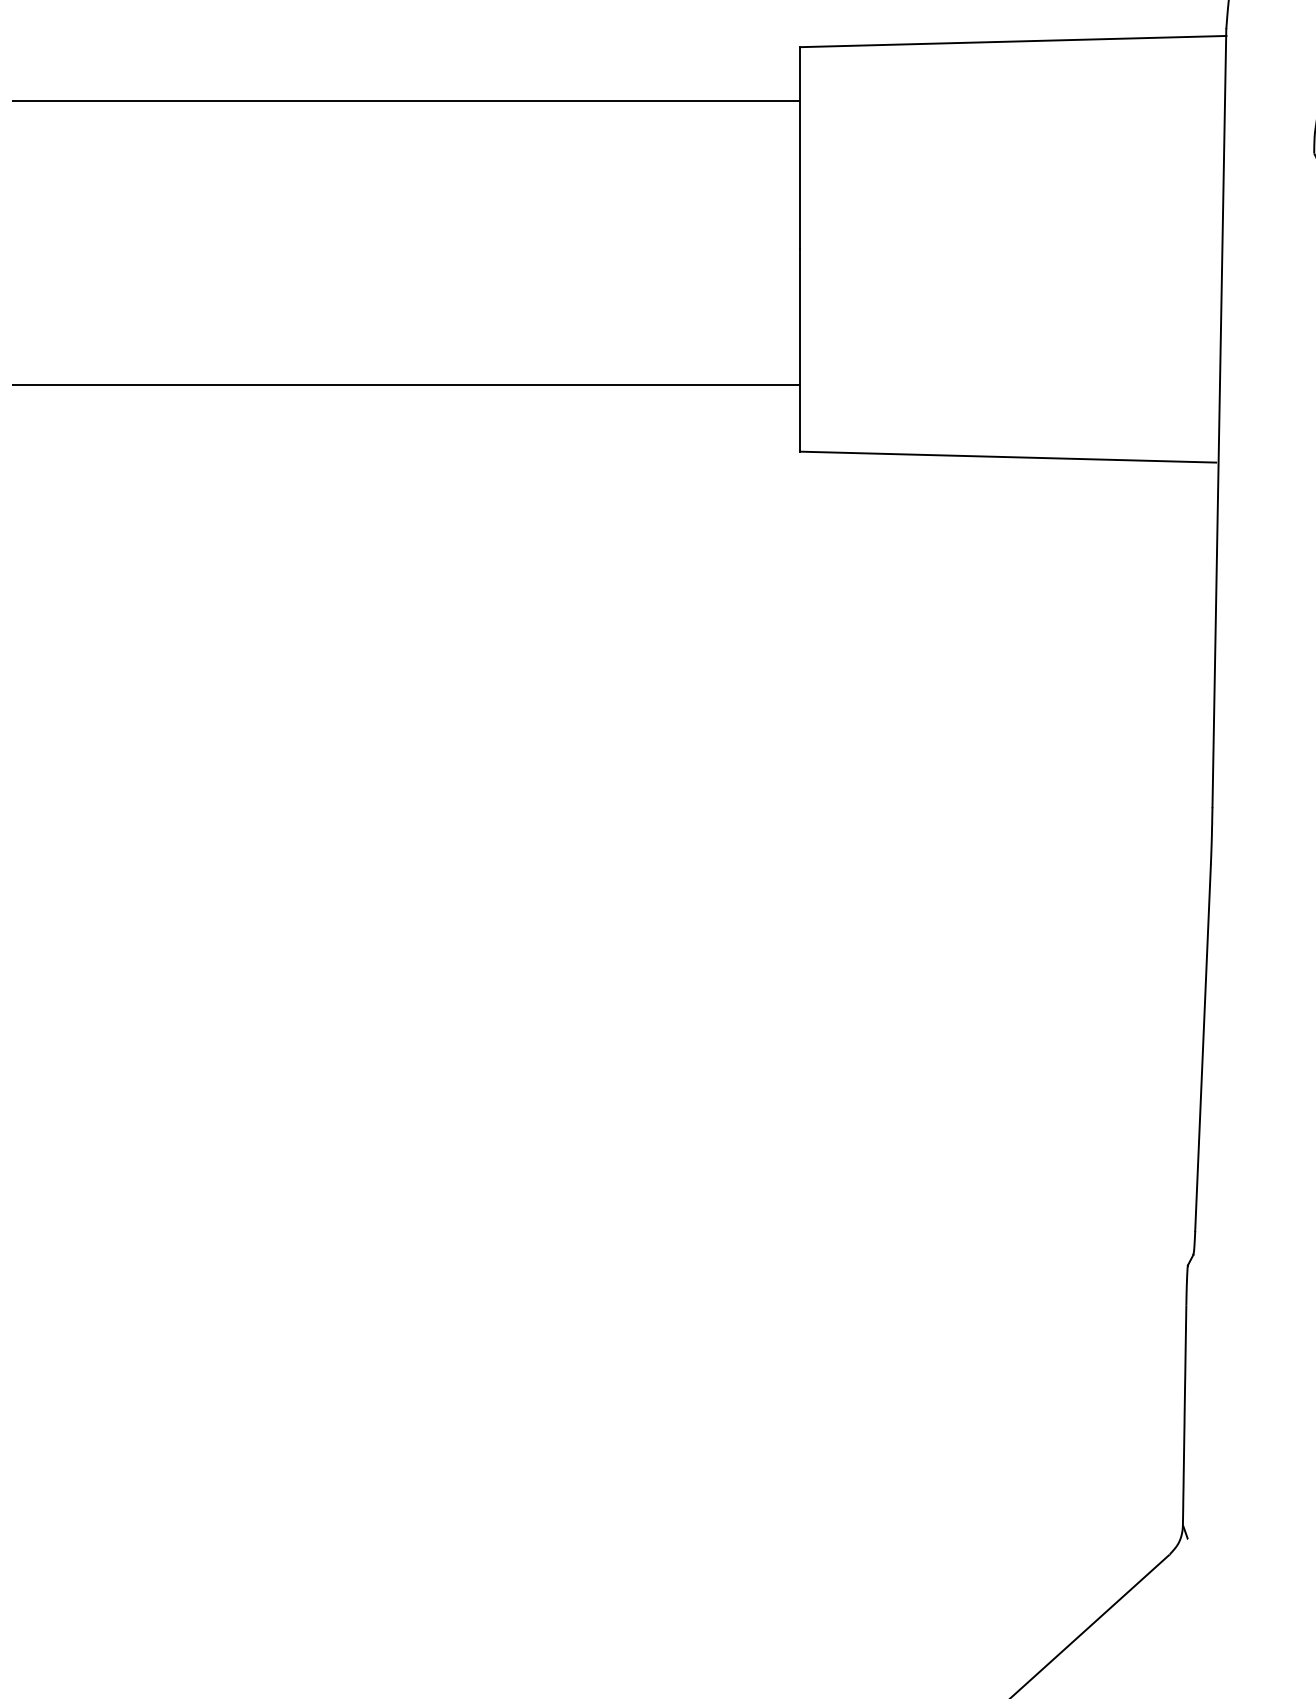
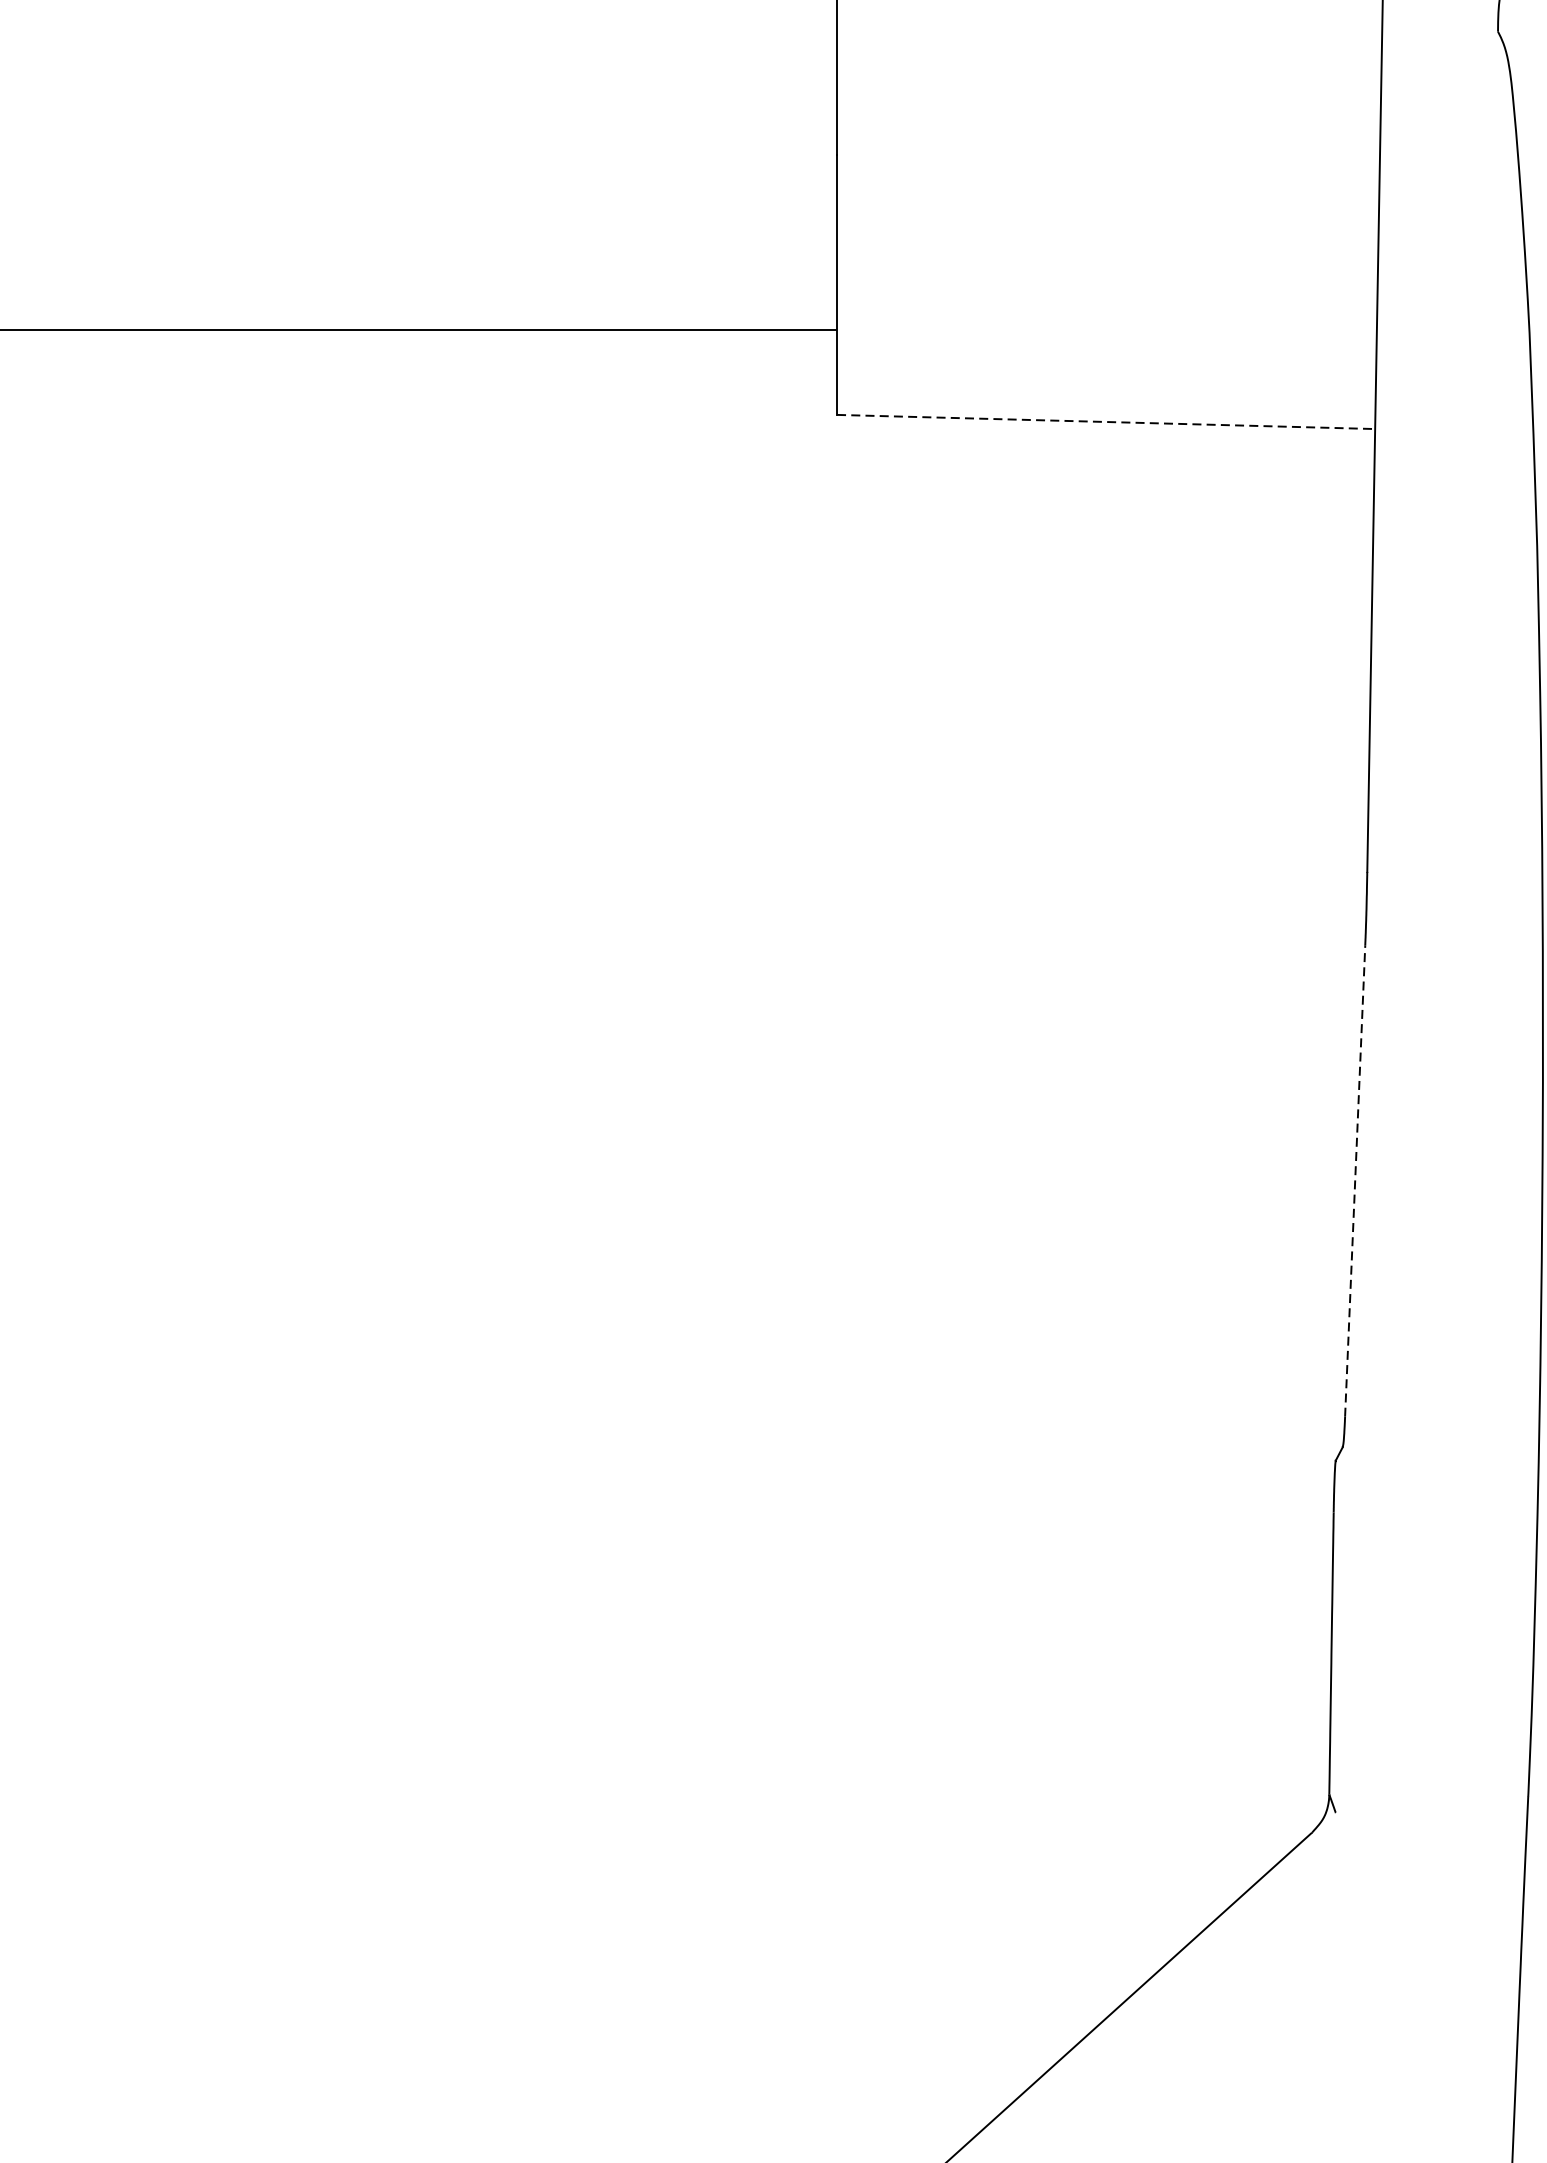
line: (1007, 457) -> (1103, 422), solid -> dashed
line: (1203, 1047) -> (1355, 1180), solid -> dashed

